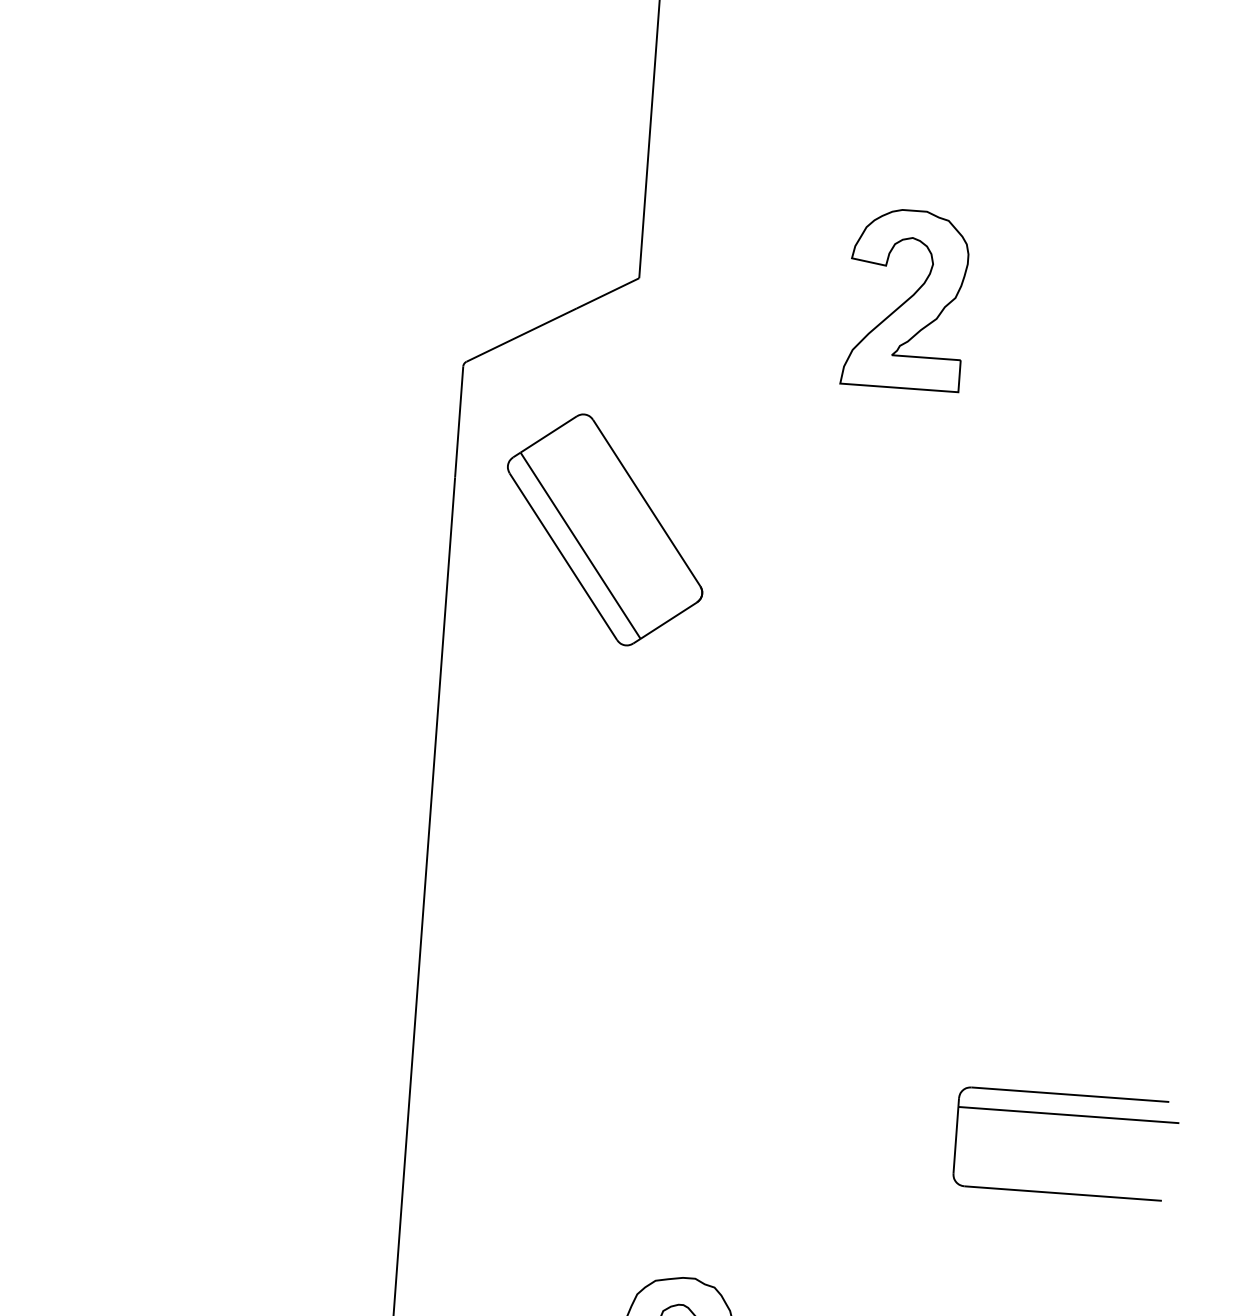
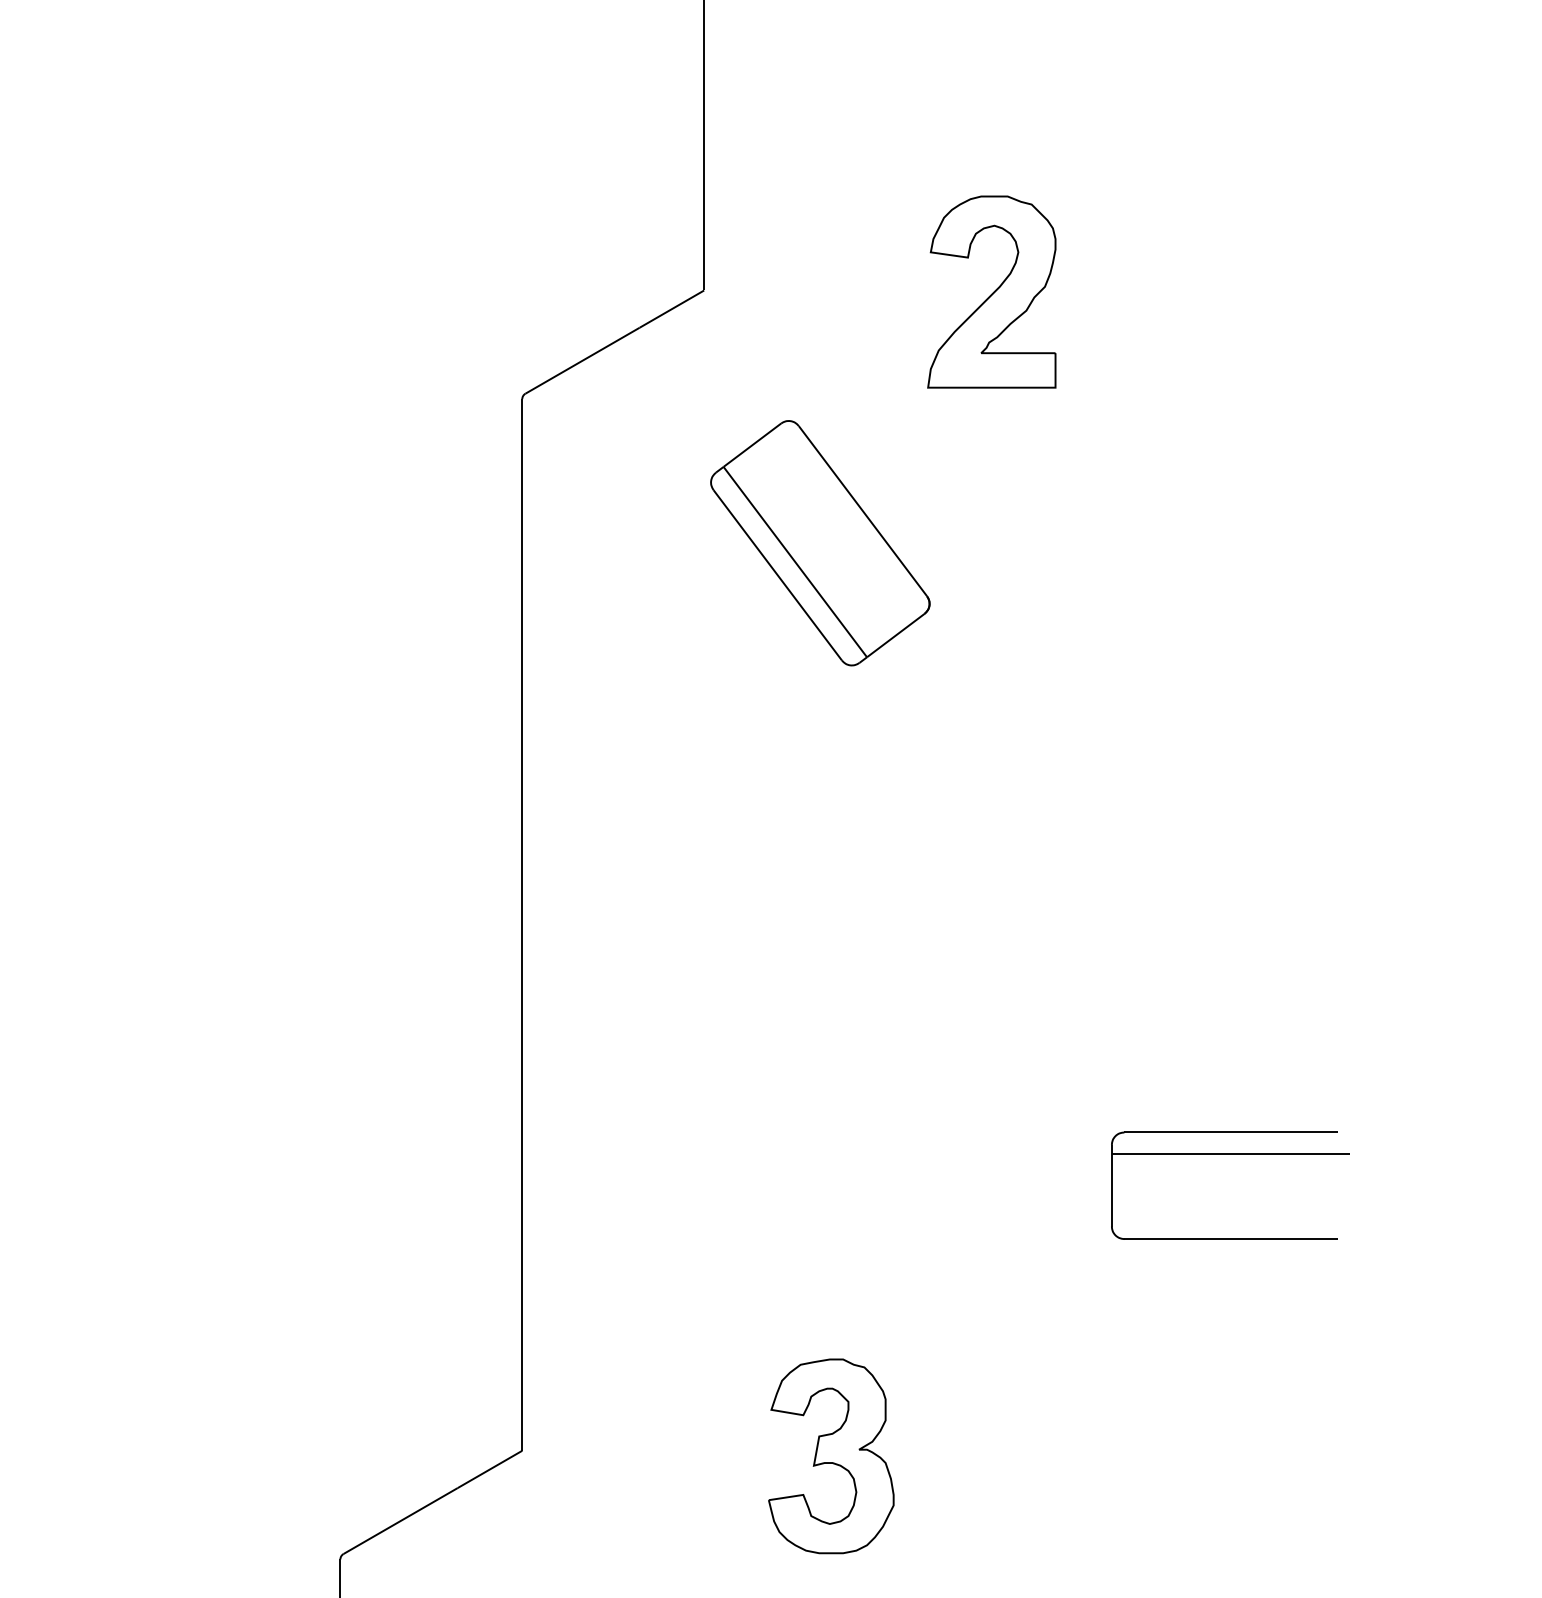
part: (605, 530) -> (820, 543), moved

